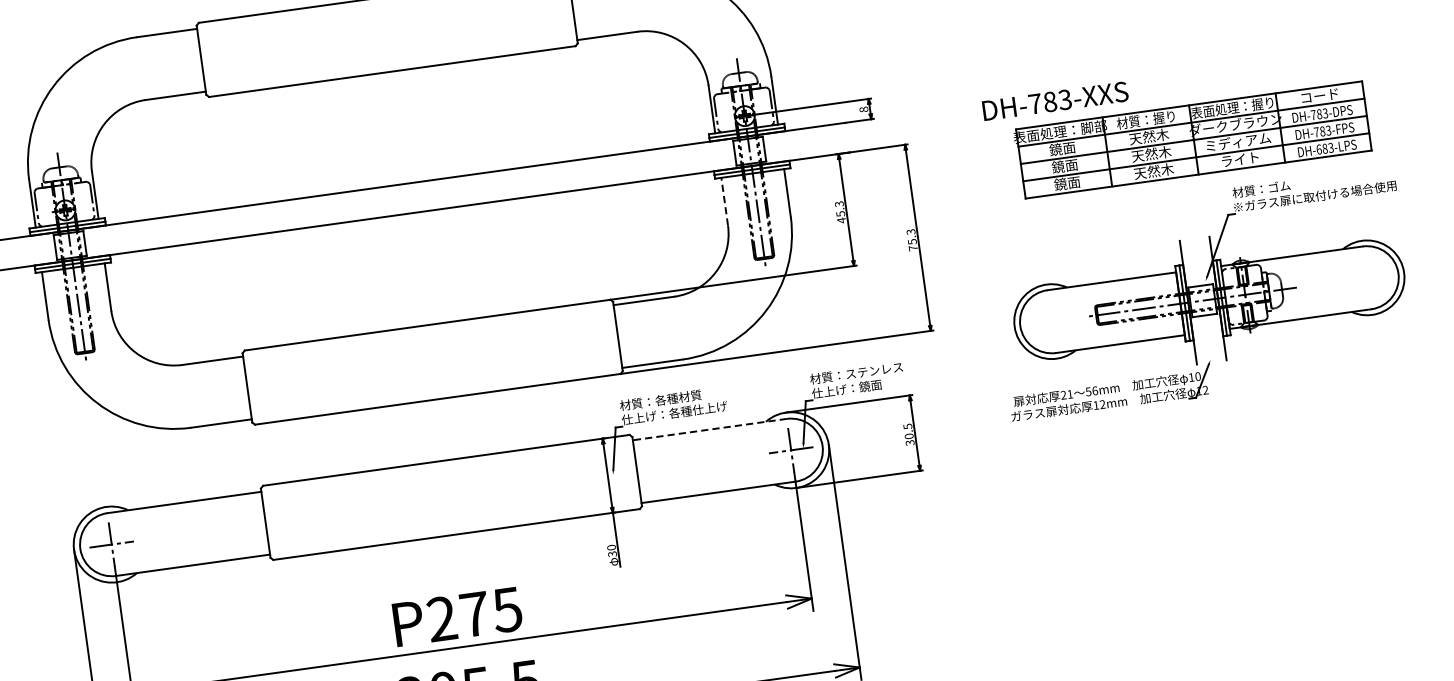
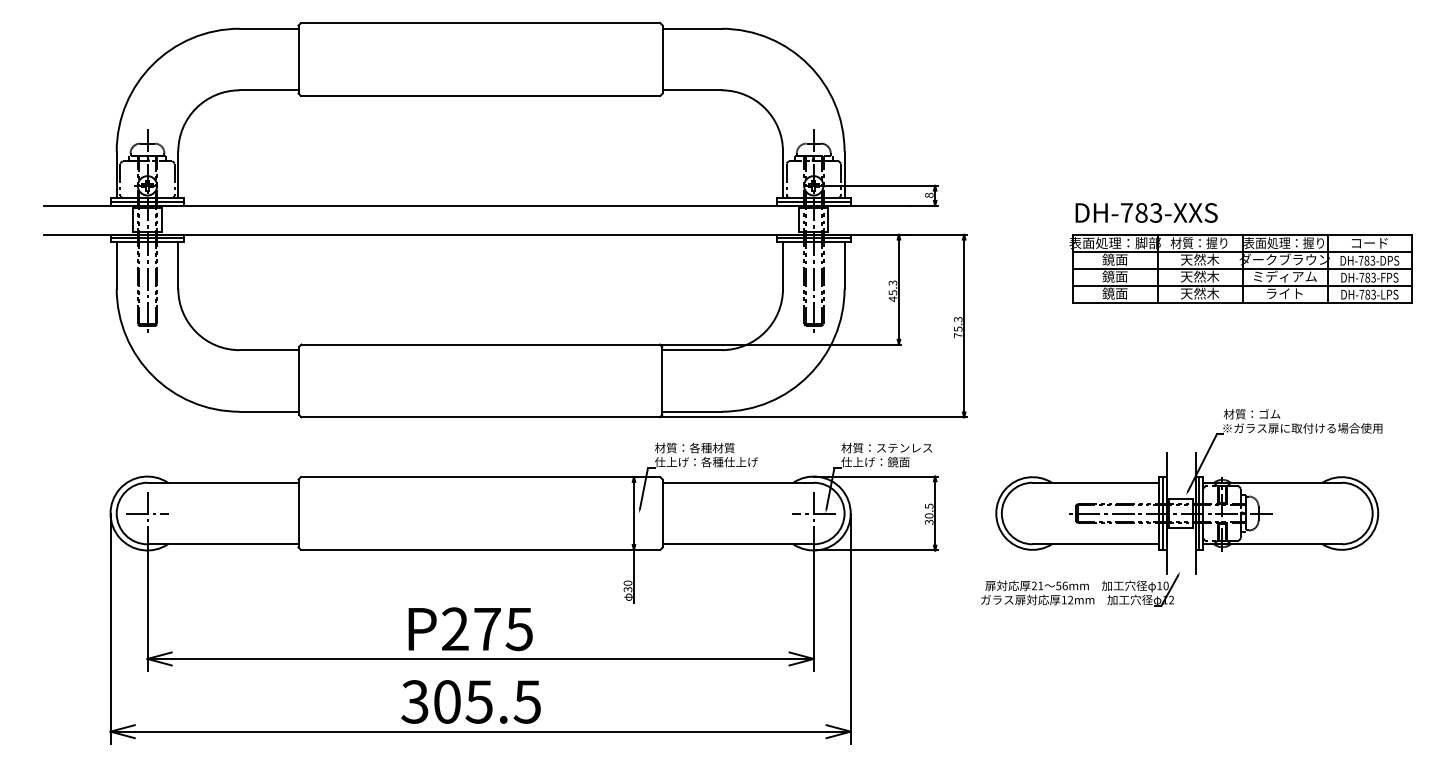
text: (1055, 100) -> (1146, 212), moved
text: (1318, 149) -> (1361, 294), DH-683-LPS -> DH-783-LPS
line: (725, 200) -> (783, 264), dashed -> solid
part: (1202, 295) -> (1181, 508), moved
line: (710, 429) -> (738, 482), dashed -> solid

